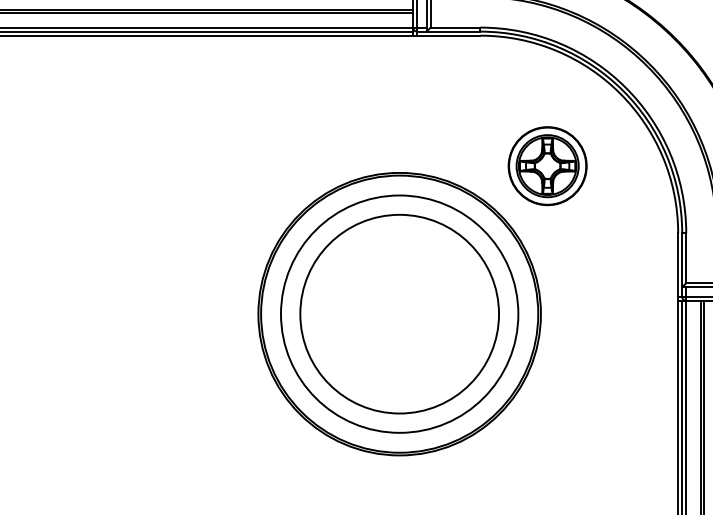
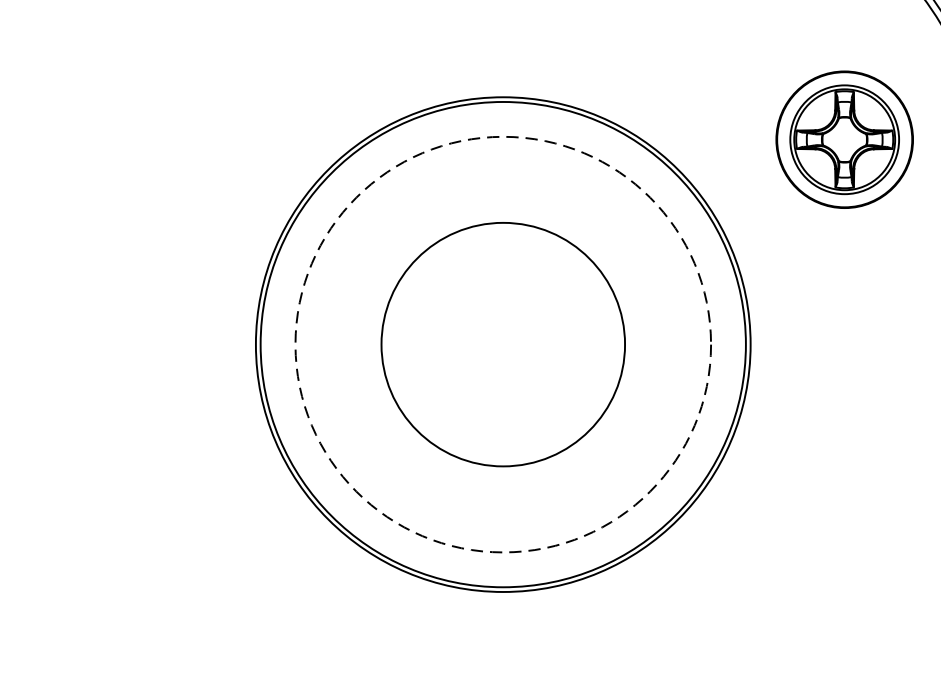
part: (547, 166) -> (844, 140), moved
circle: (399, 313) -> (502, 343), size x0.7
circle: (399, 313) -> (502, 343), solid -> dashed

